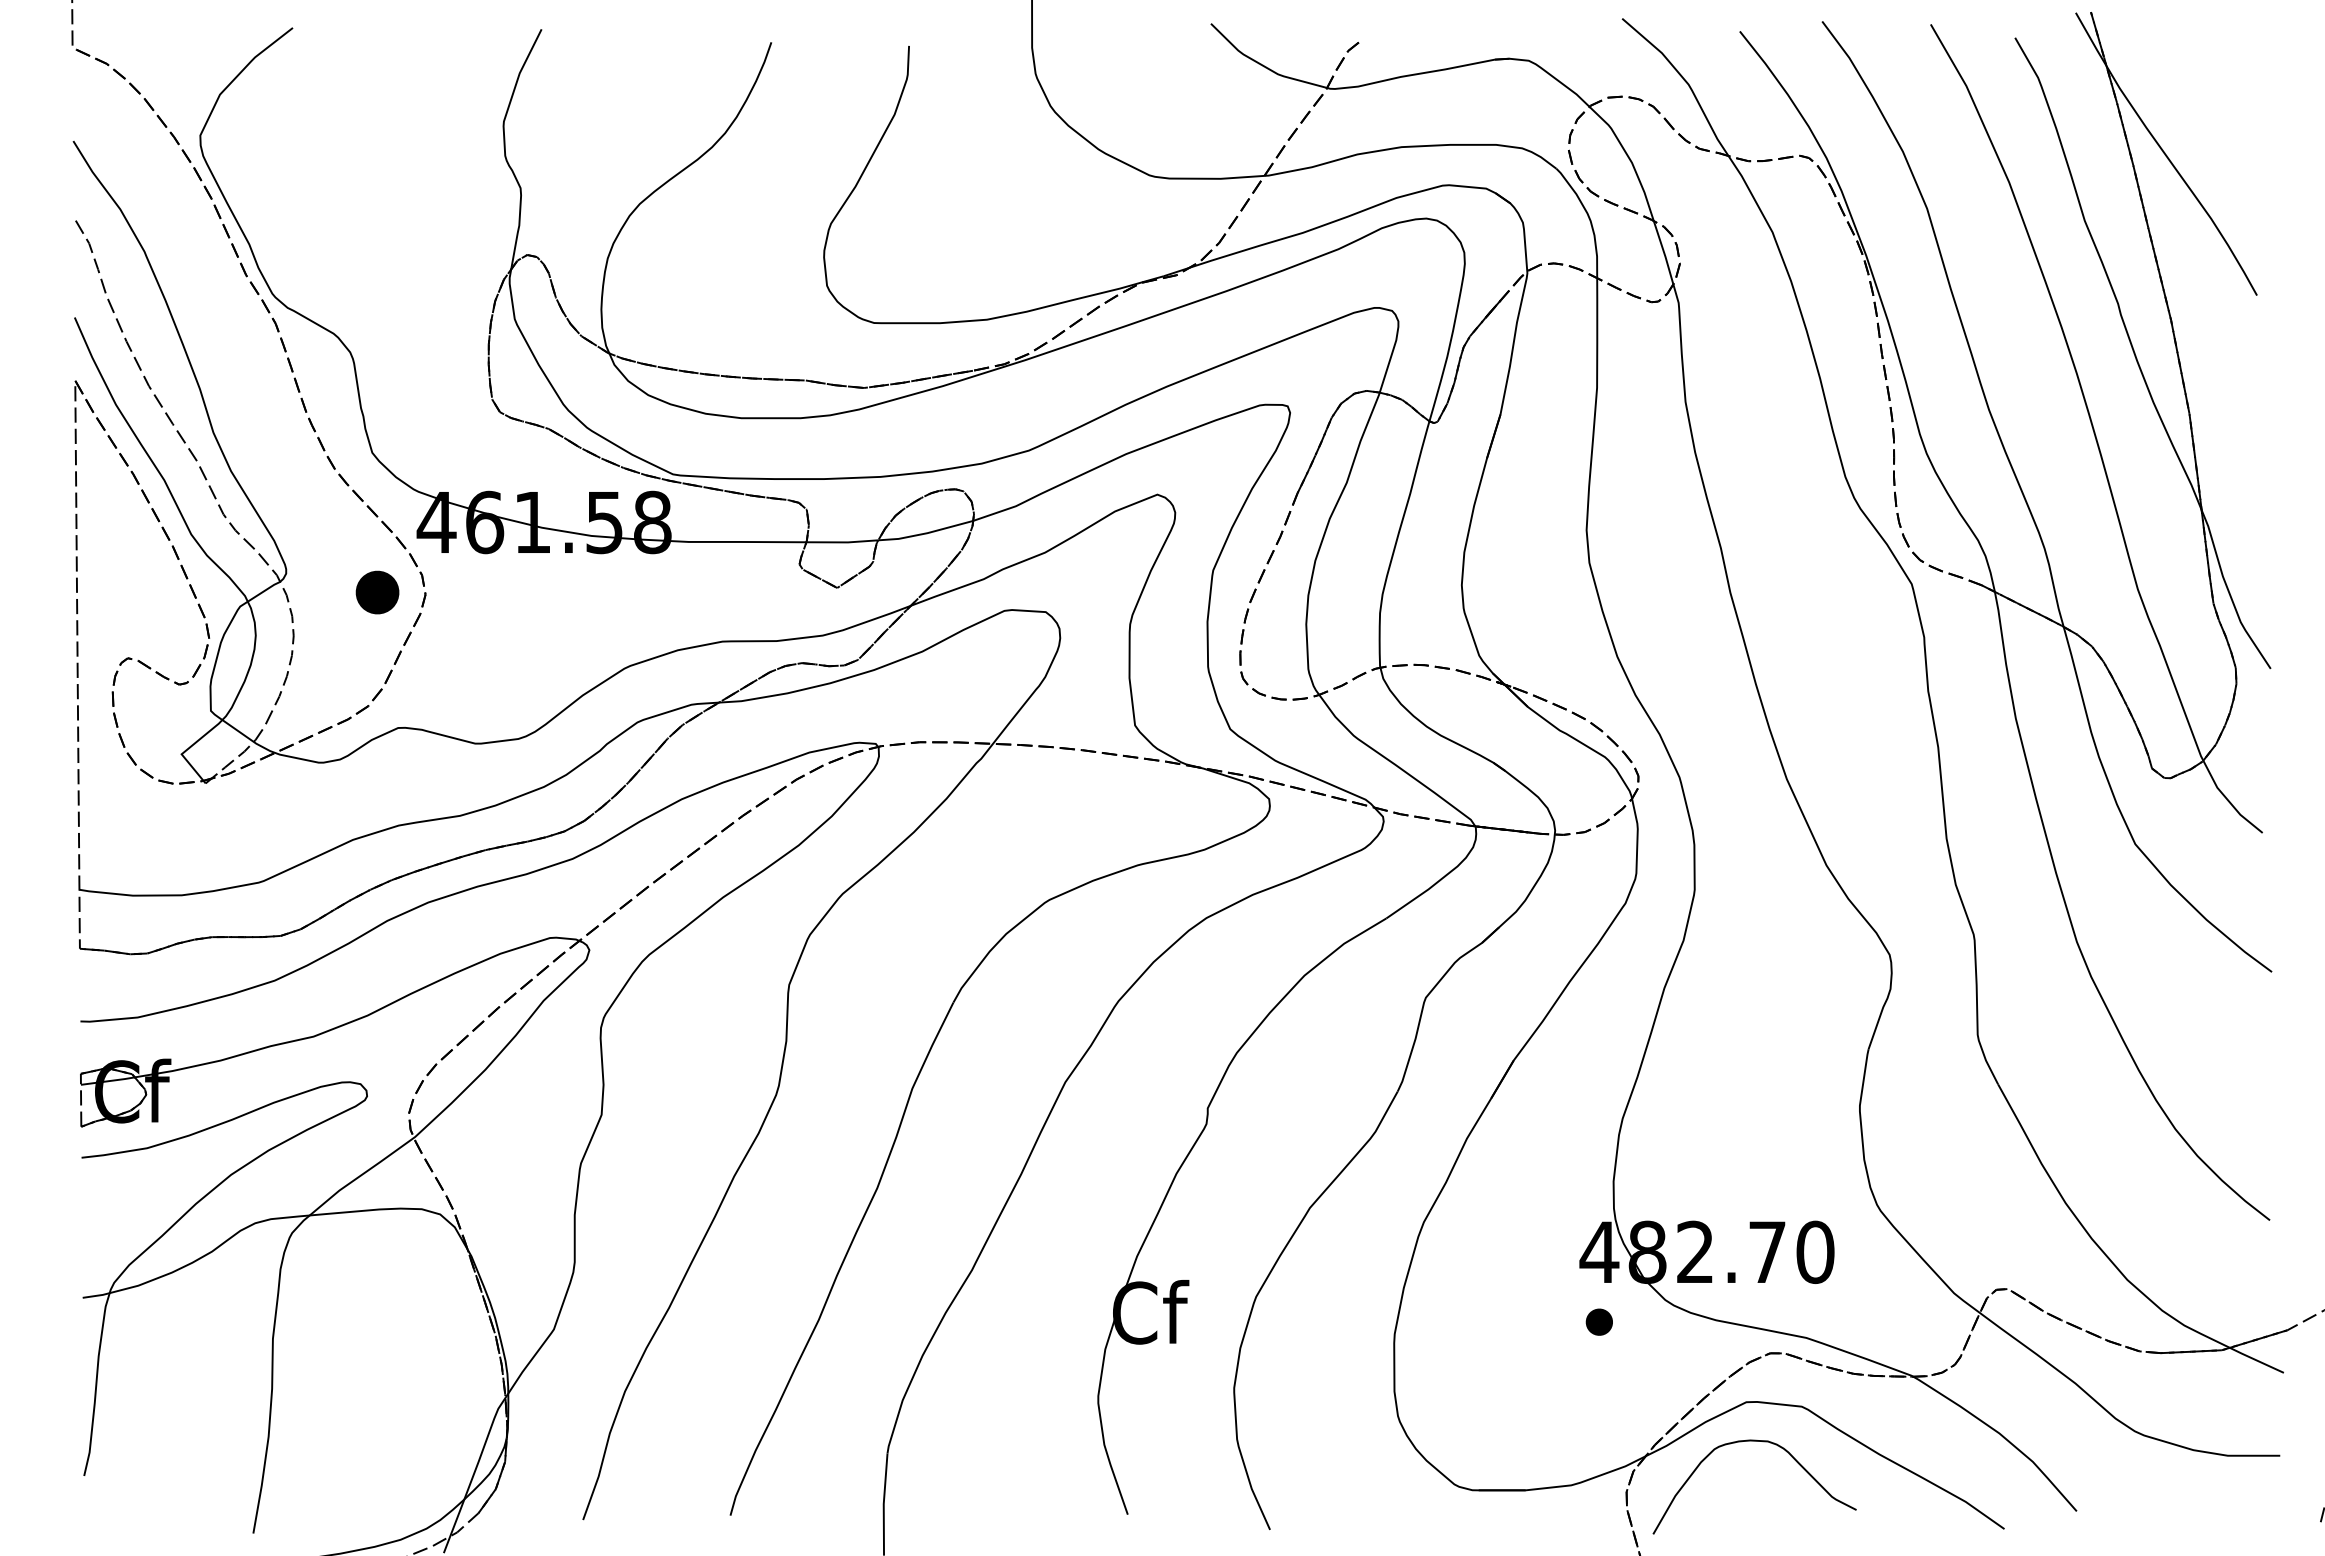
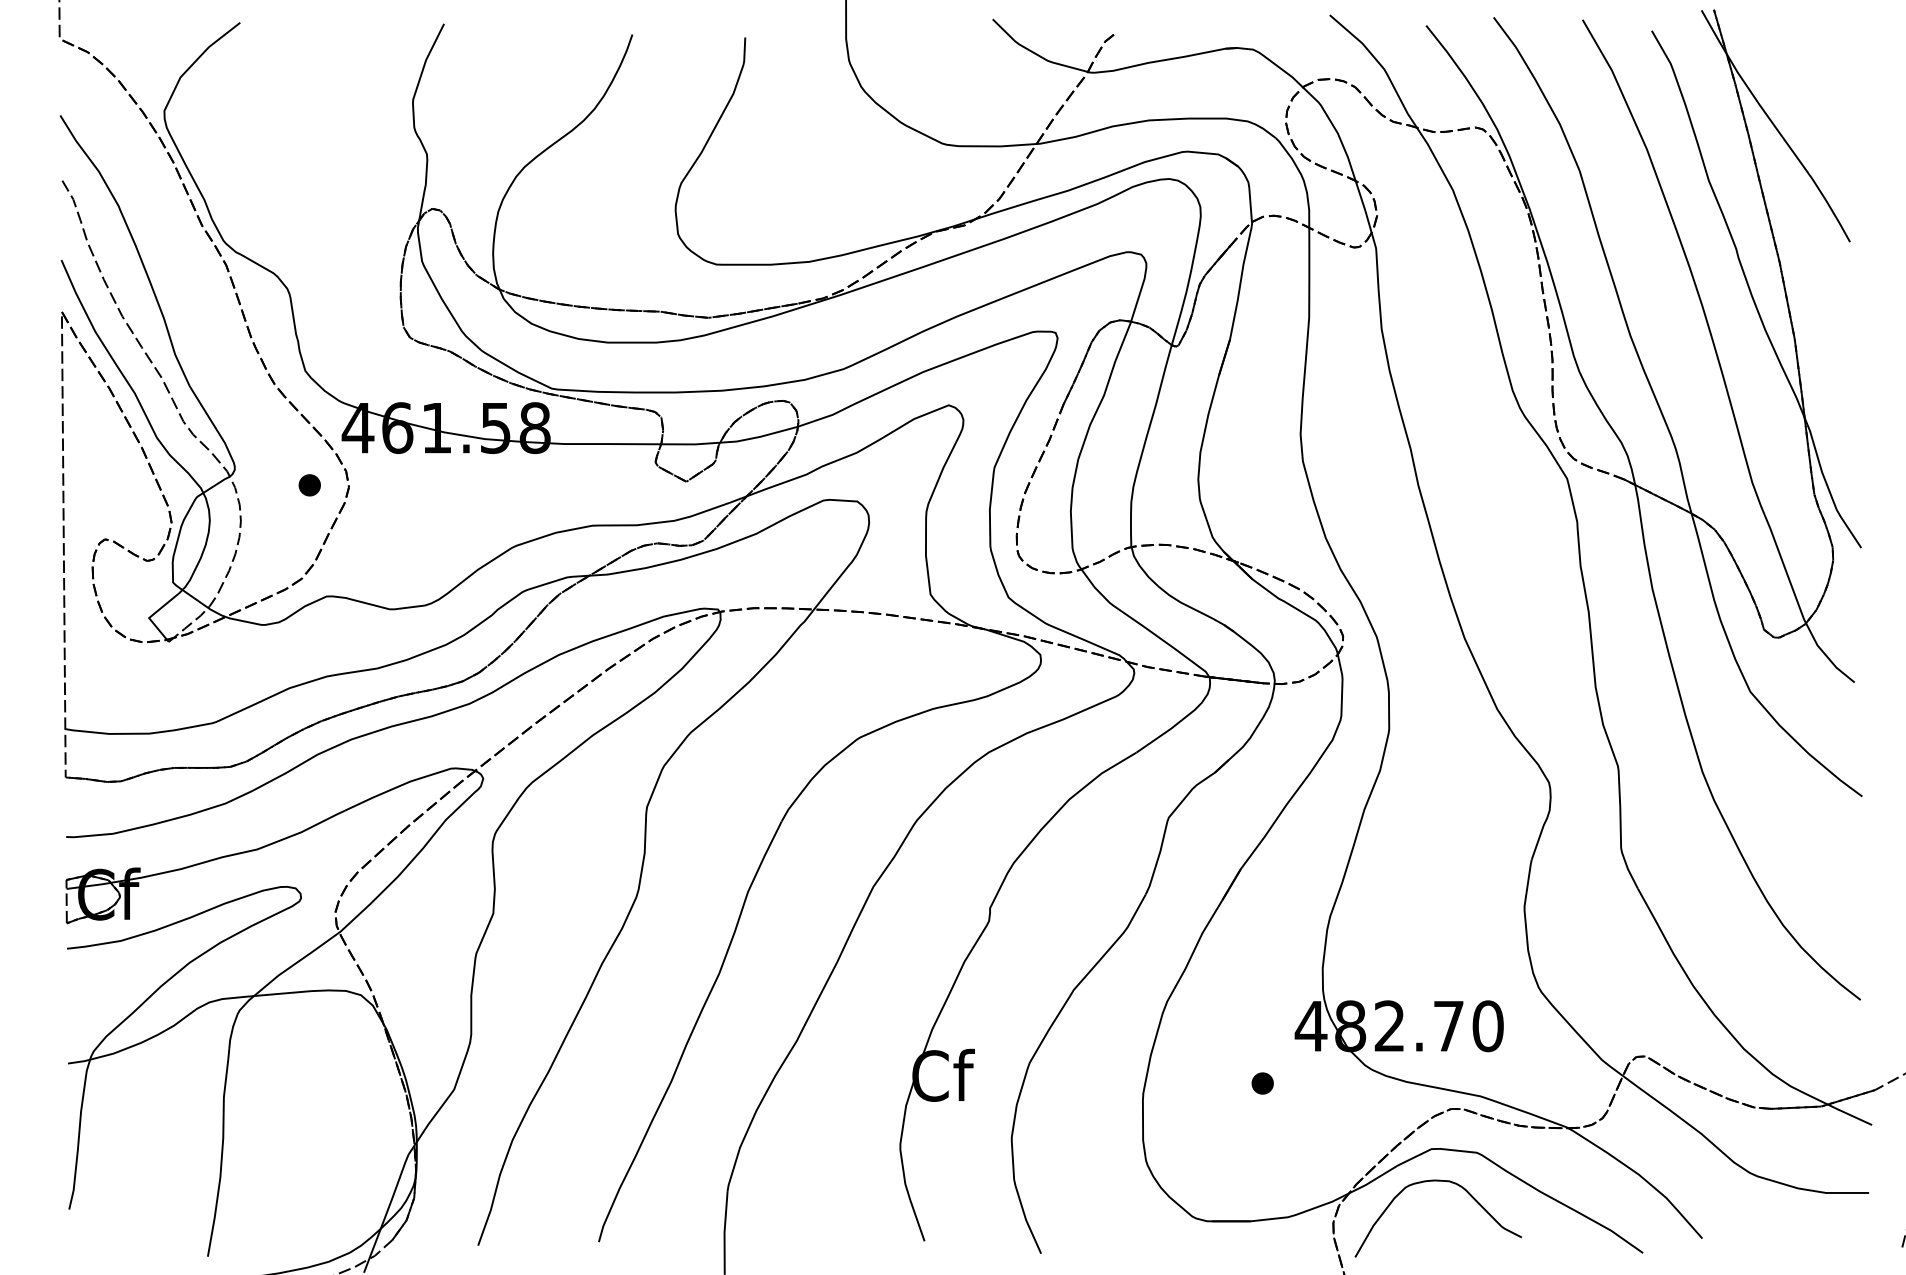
part: (377, 591) -> (309, 484), size x0.62
part: (1598, 1321) -> (1261, 1082), moved

